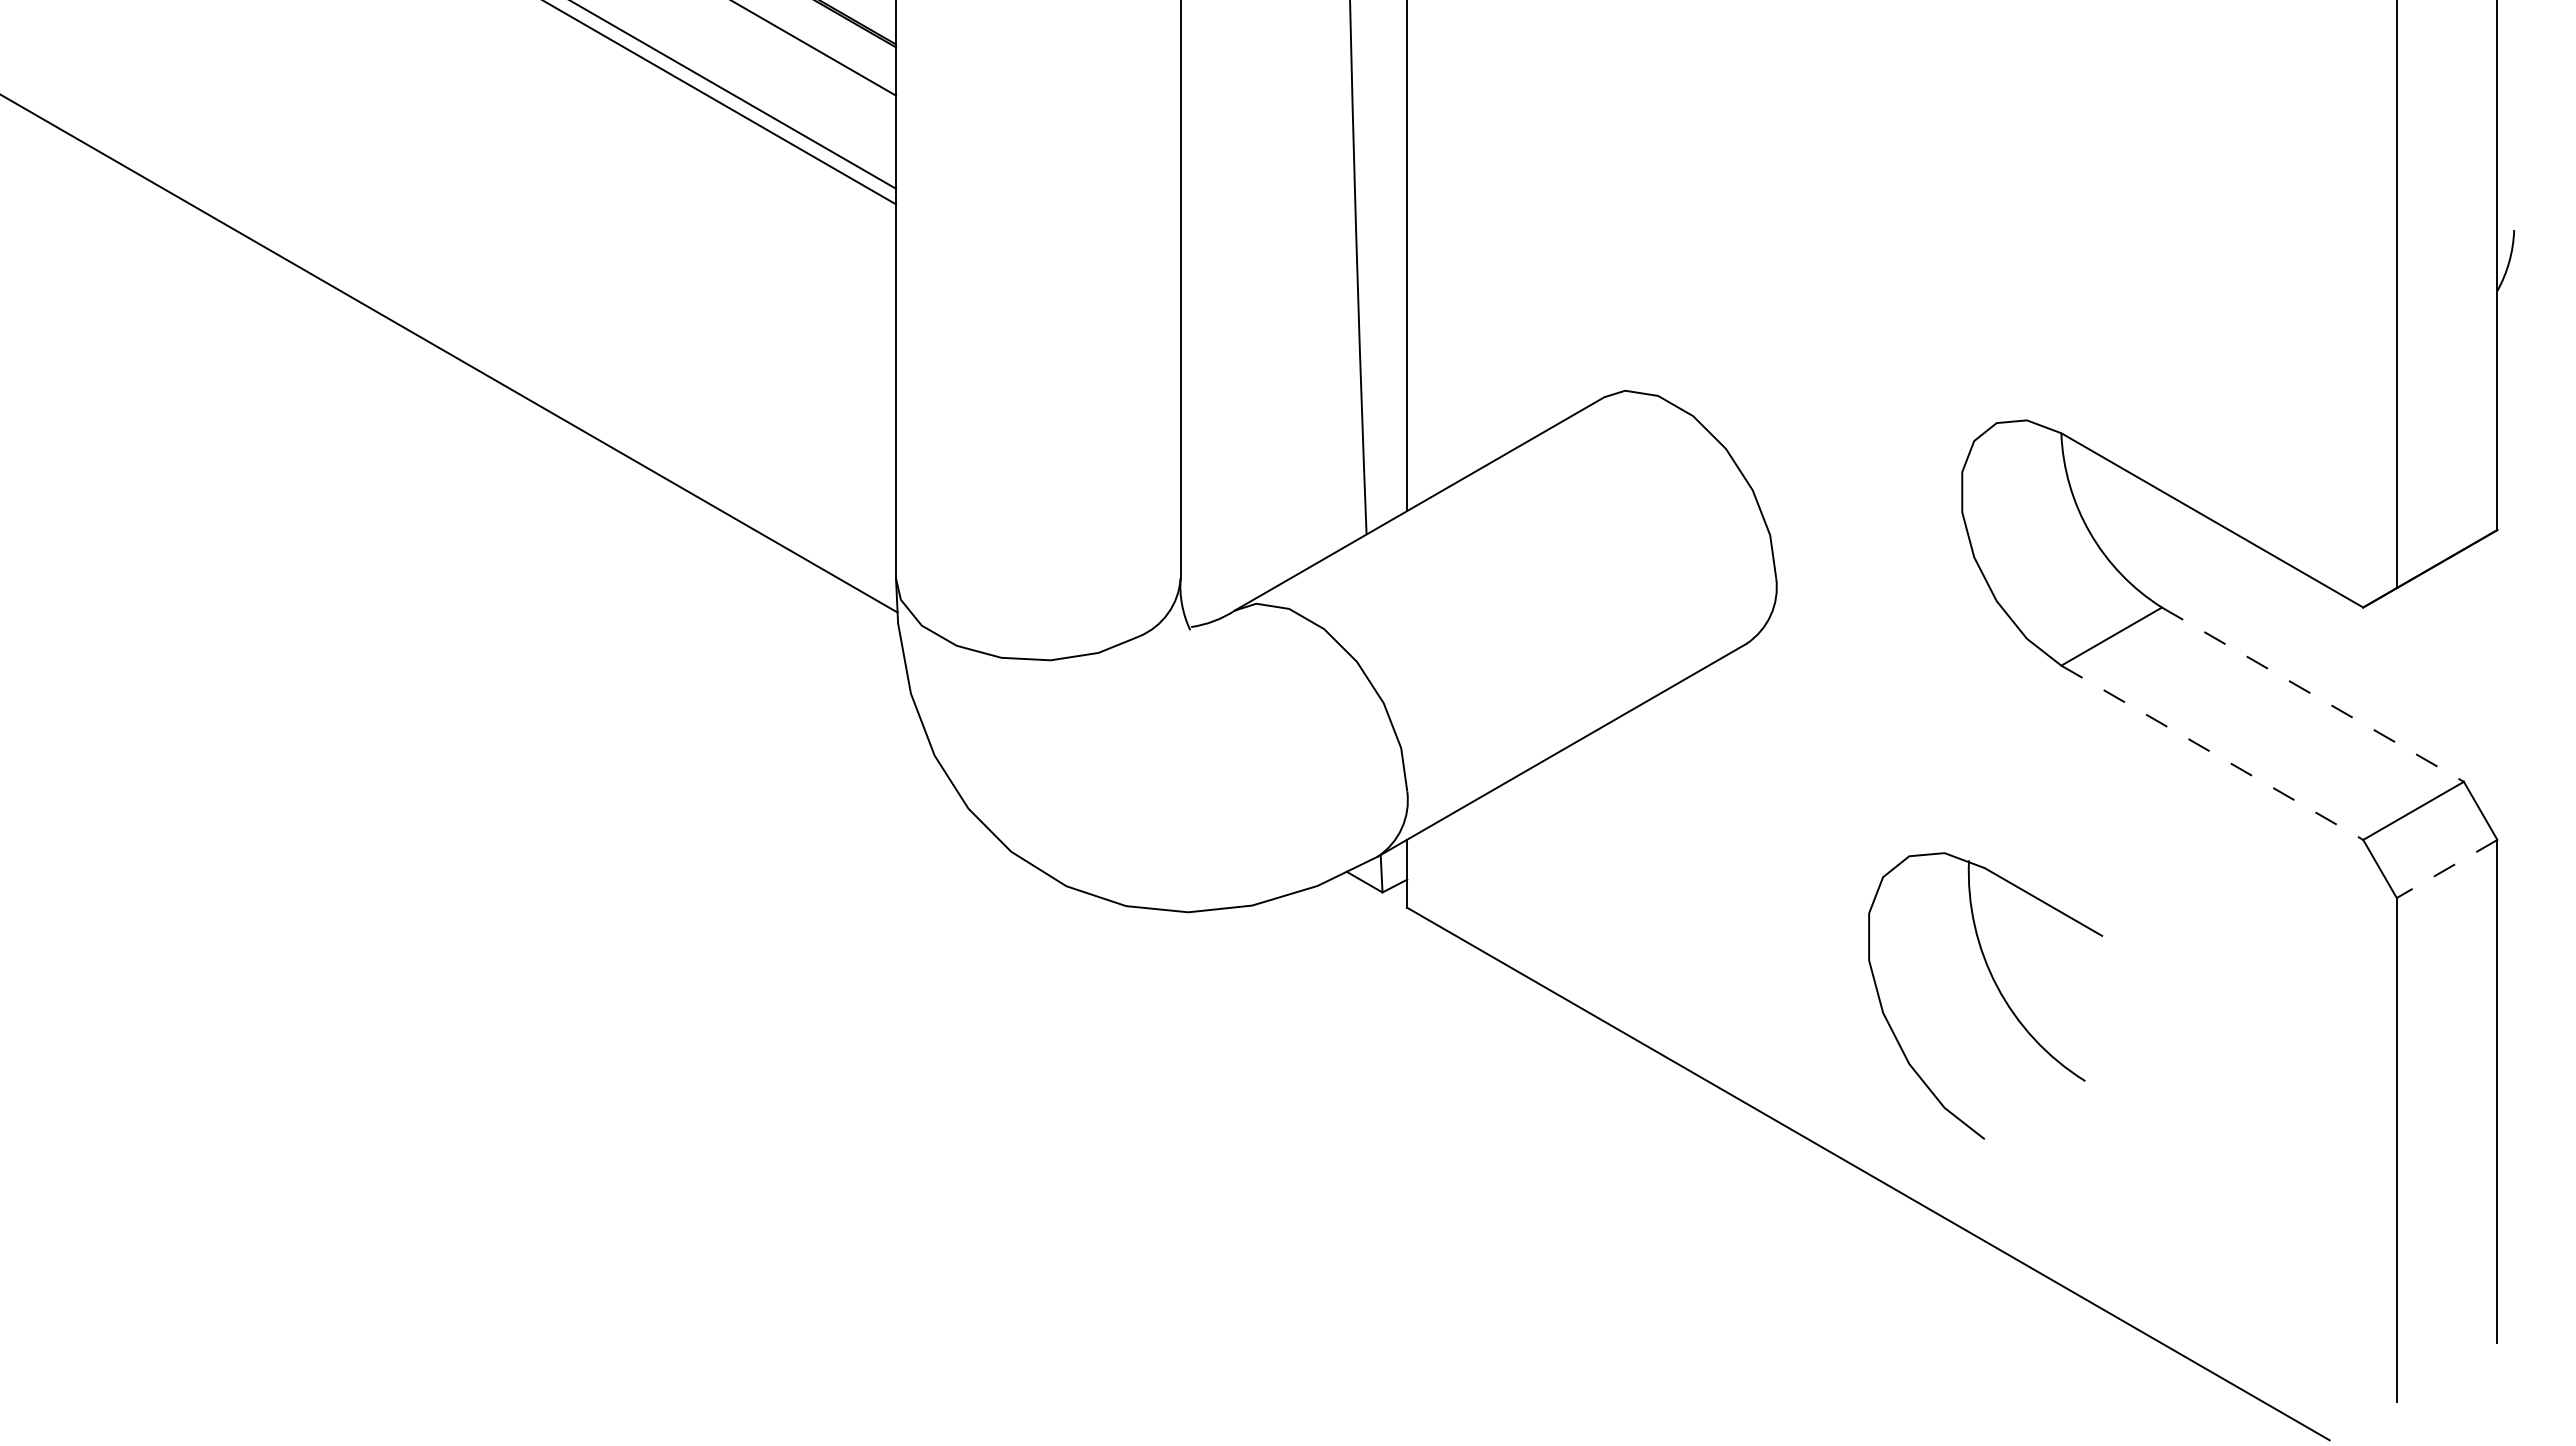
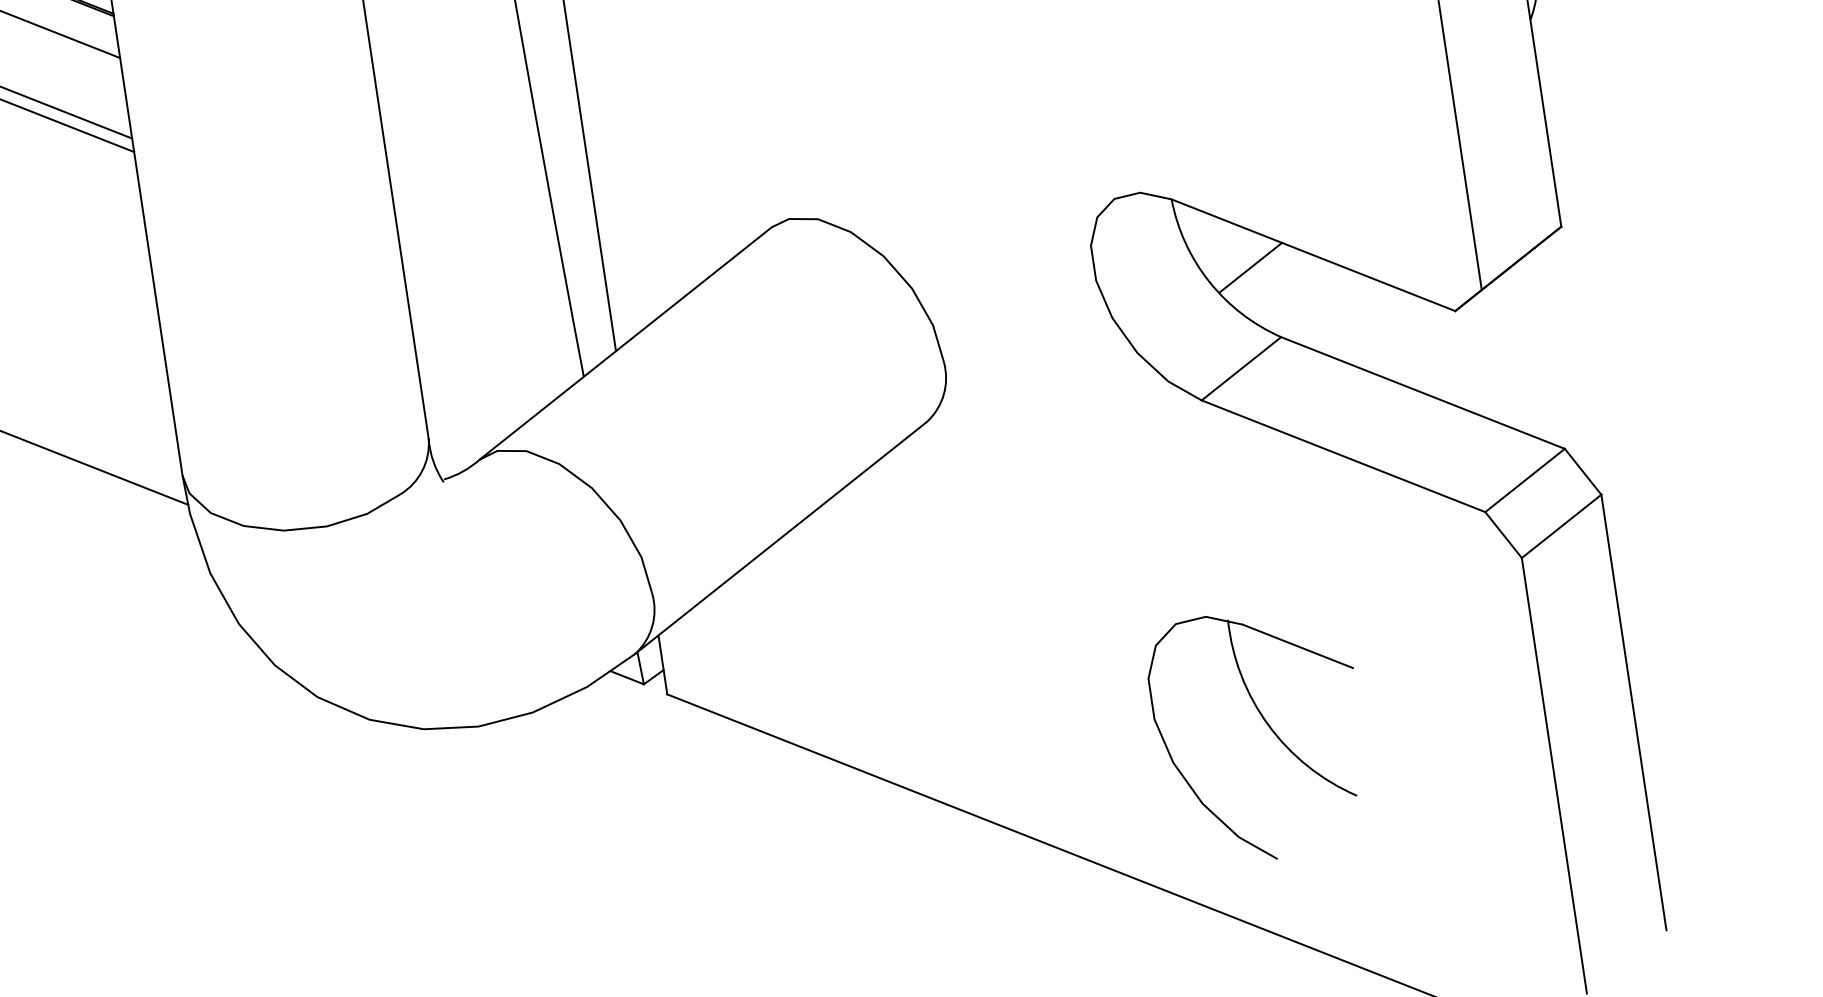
line: (2138, 523) -> (1250, 267), added
line: (2313, 694) -> (1423, 392), dashed -> solid
line: (2212, 753) -> (1343, 456), dashed -> solid
line: (2446, 869) -> (1561, 526), dashed -> solid
part: (1997, 989) -> (1269, 727), moved

